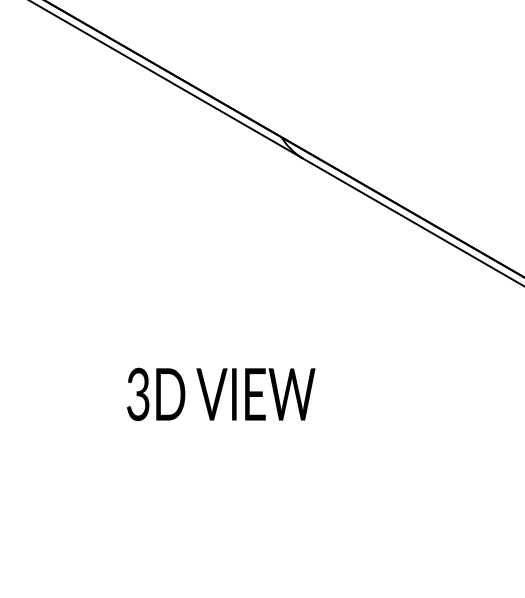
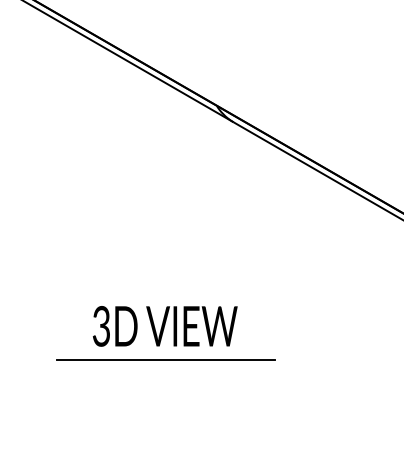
text: (221, 394) -> (165, 326), moved
line: (215, 468) -> (165, 360), added

